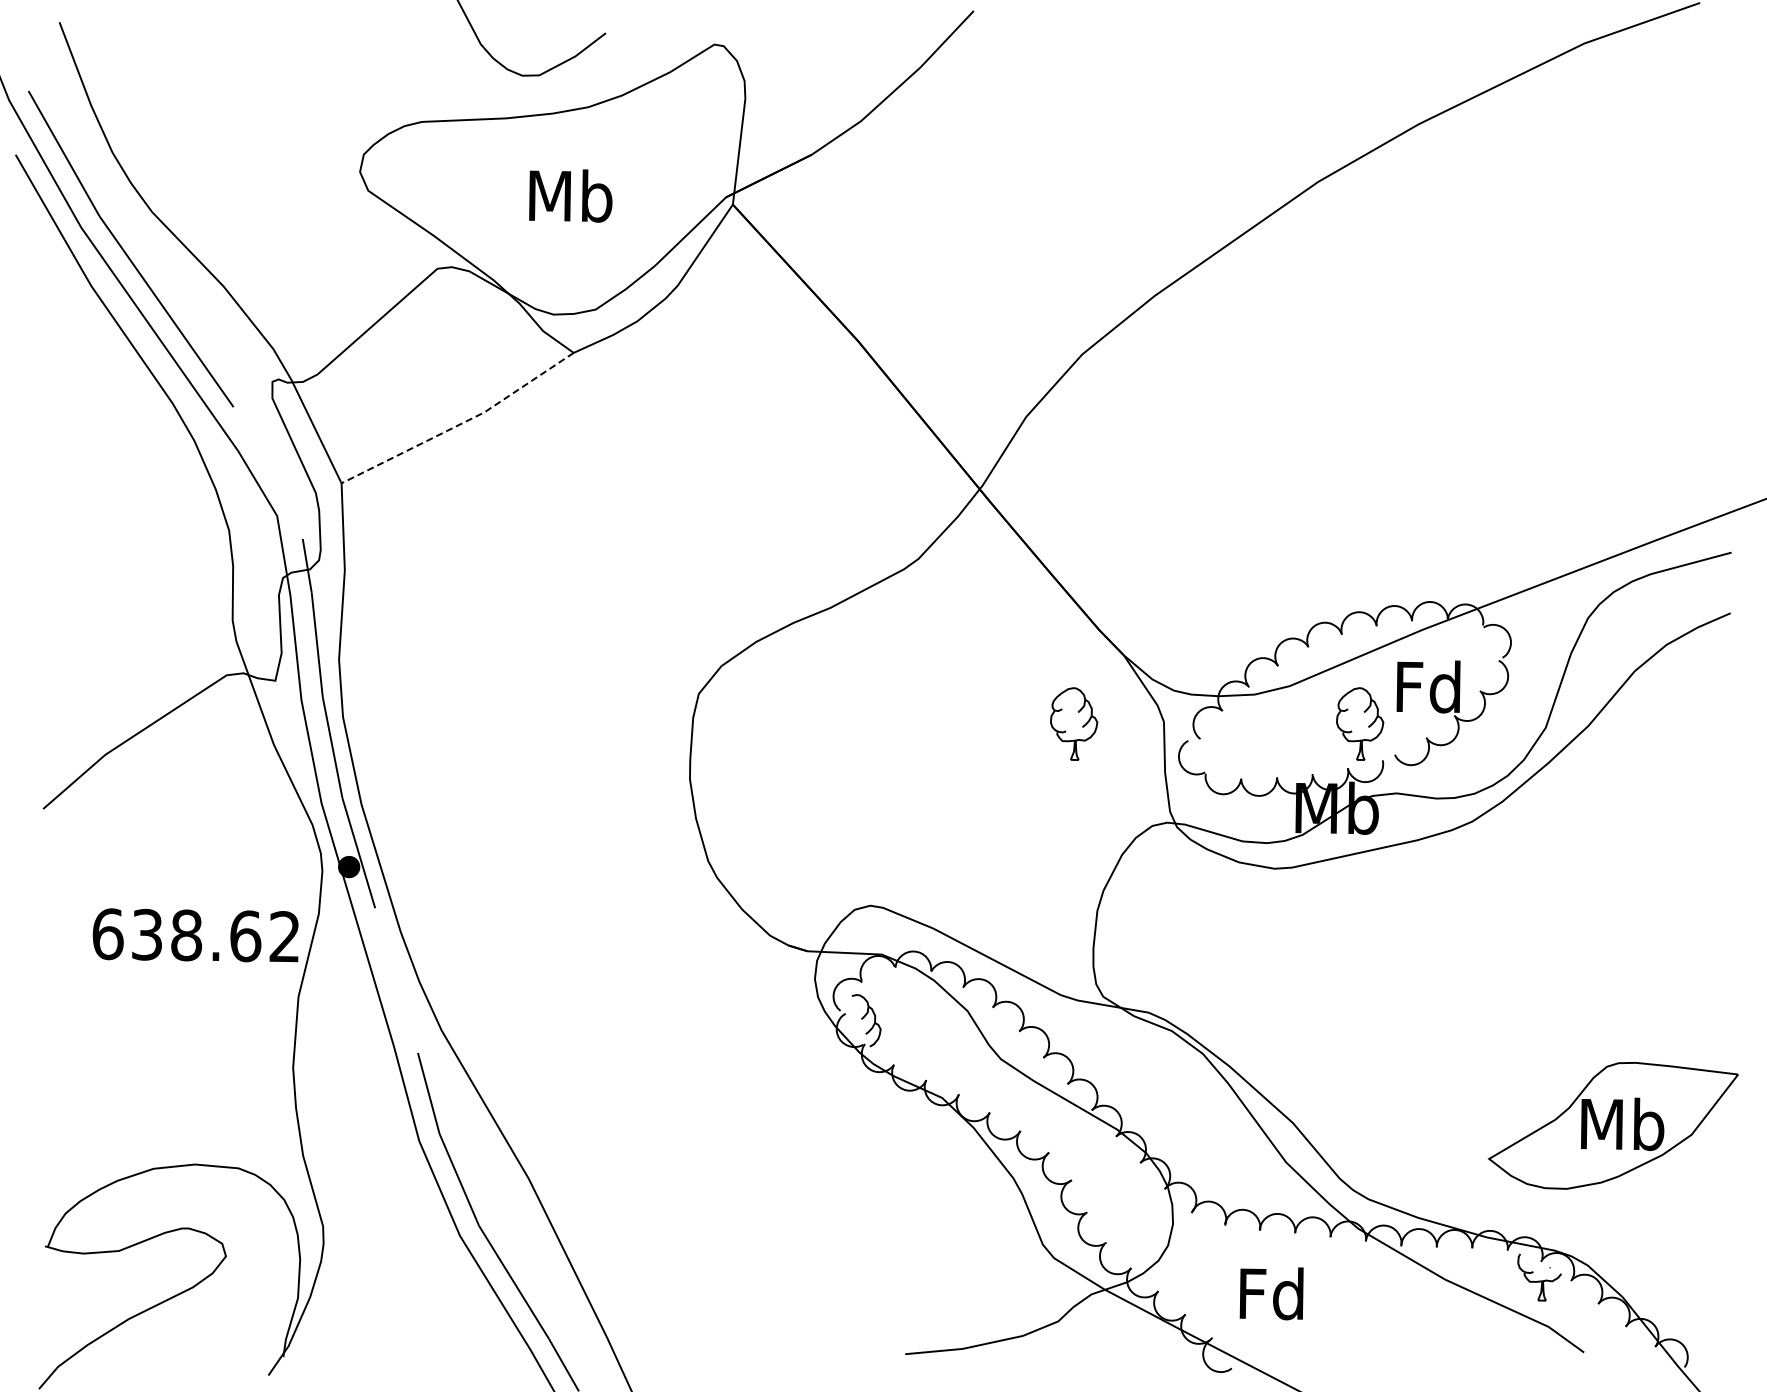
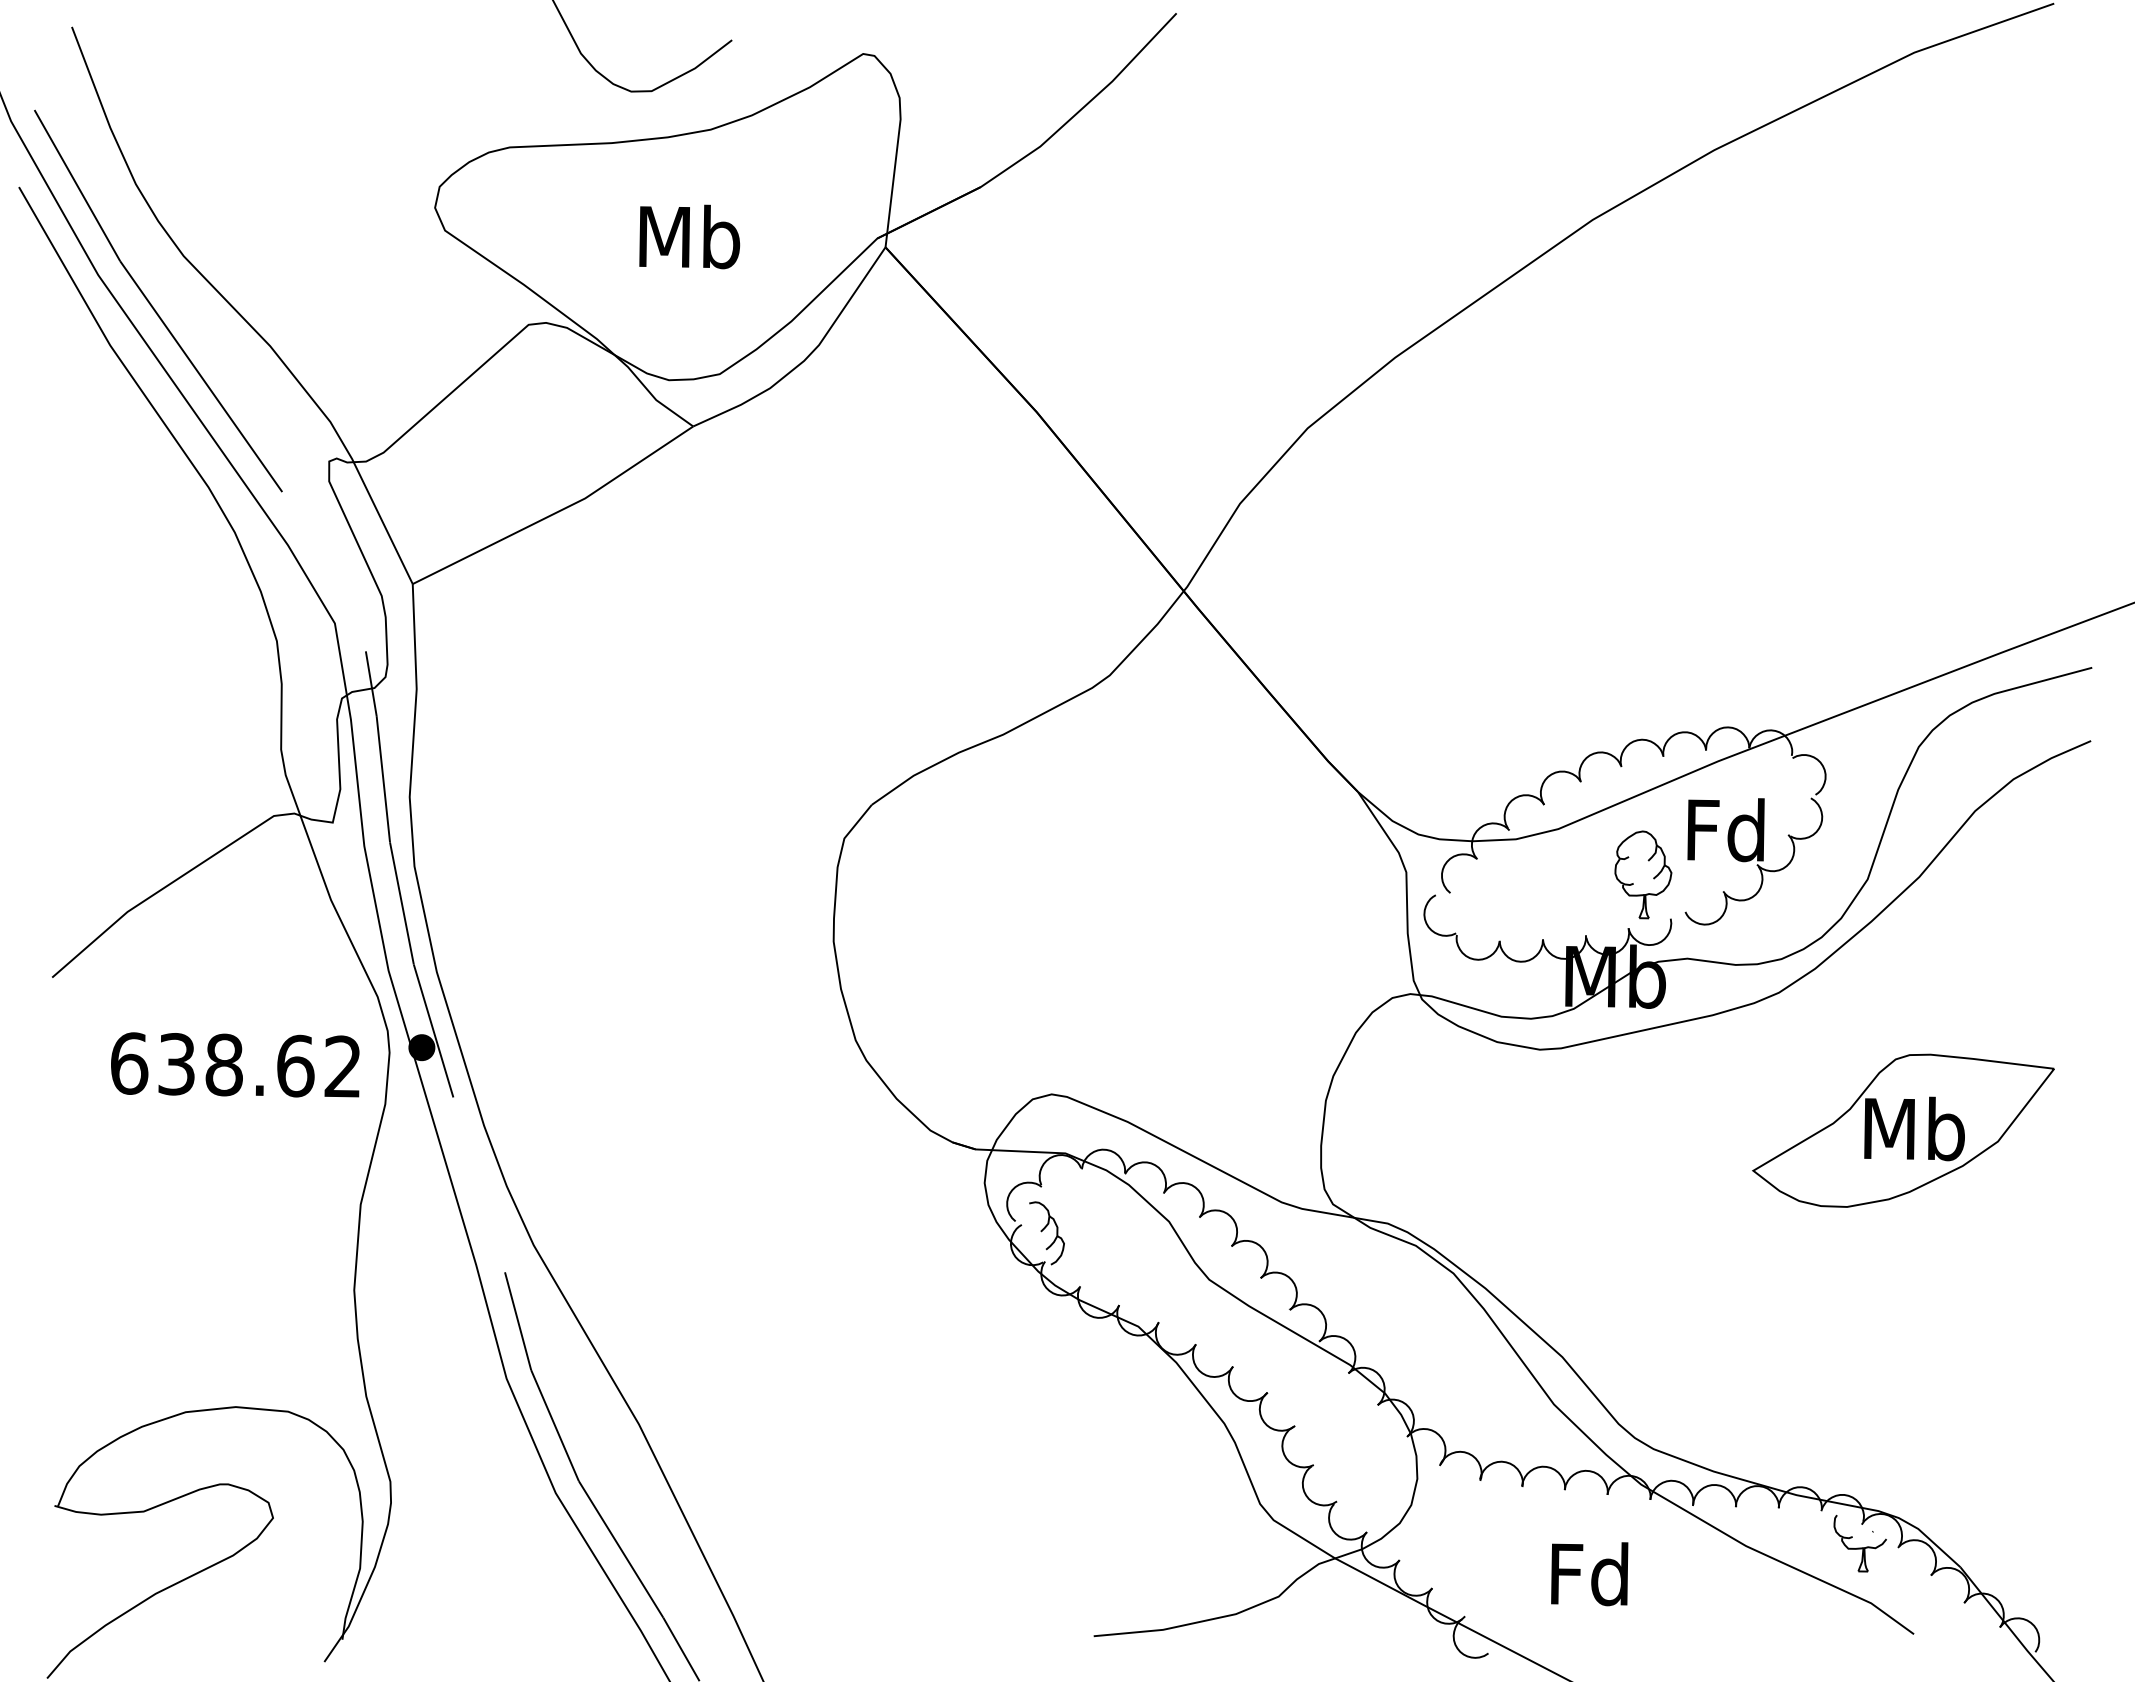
line: (461, 423) -> (557, 511), dashed -> solid
part: (1074, 723) -> (1298, 874), removed
text: (195, 935) -> (235, 1065), moved
part: (1612, 1125) -> (1902, 1130), moved
text: (1271, 1293) -> (1589, 1573), moved

